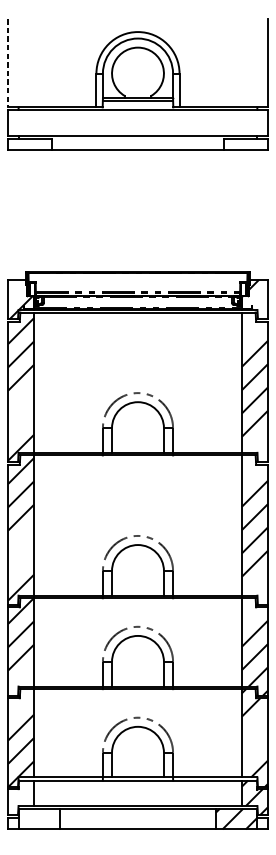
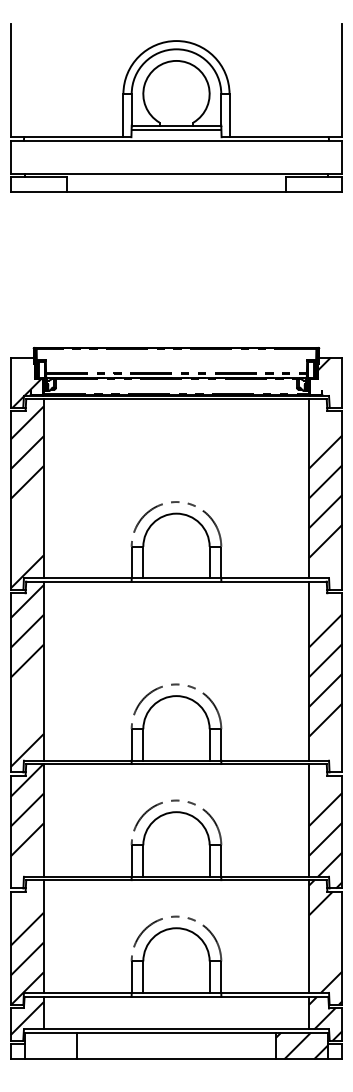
line: (8, 63) -> (10, 81), dashed -> solid
hatch: (20, 797) -> (26, 1018), added

